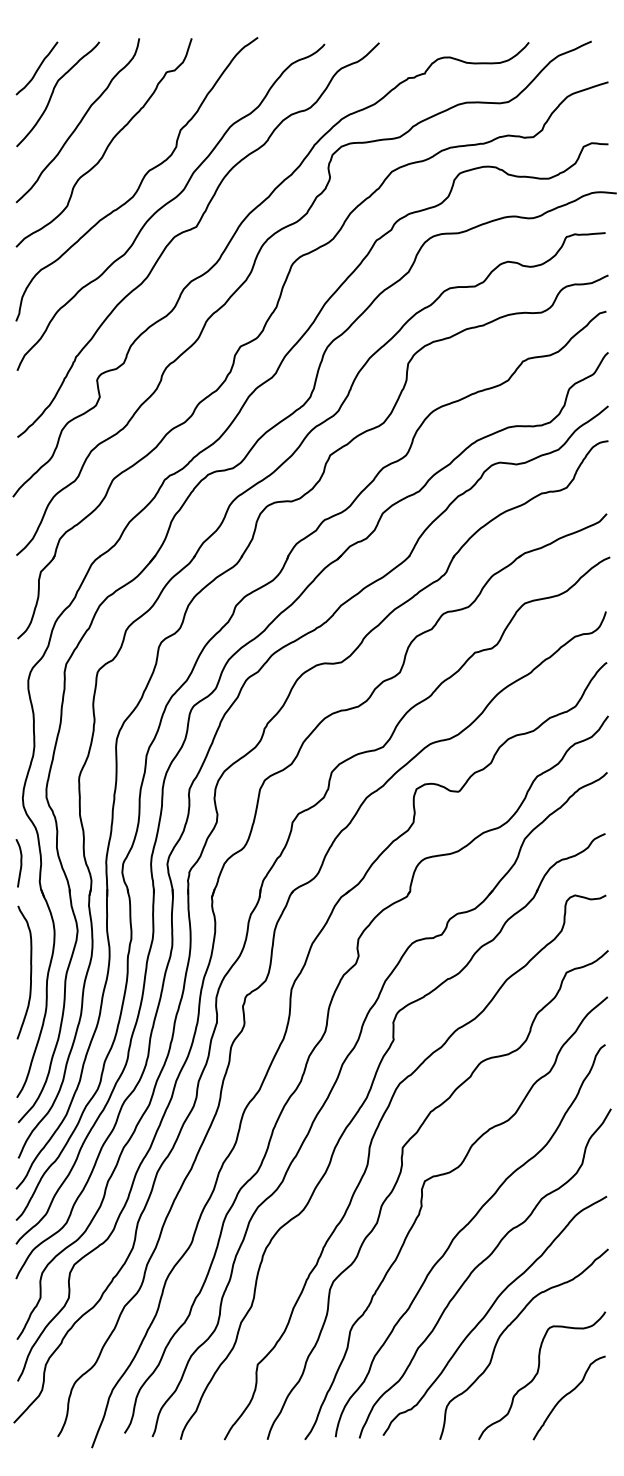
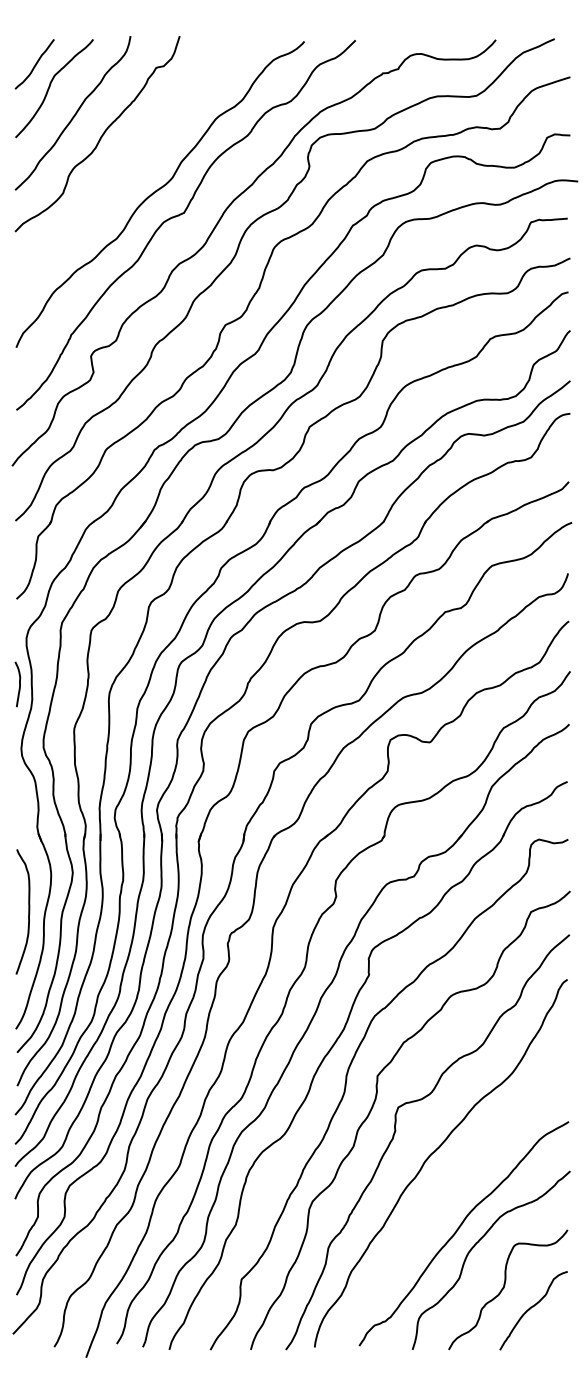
curve: (141, 179) -> (132, 168), removed
curve: (20, 863) -> (19, 684), moved
curve: (478, 1266) -> (448, 1187), removed

